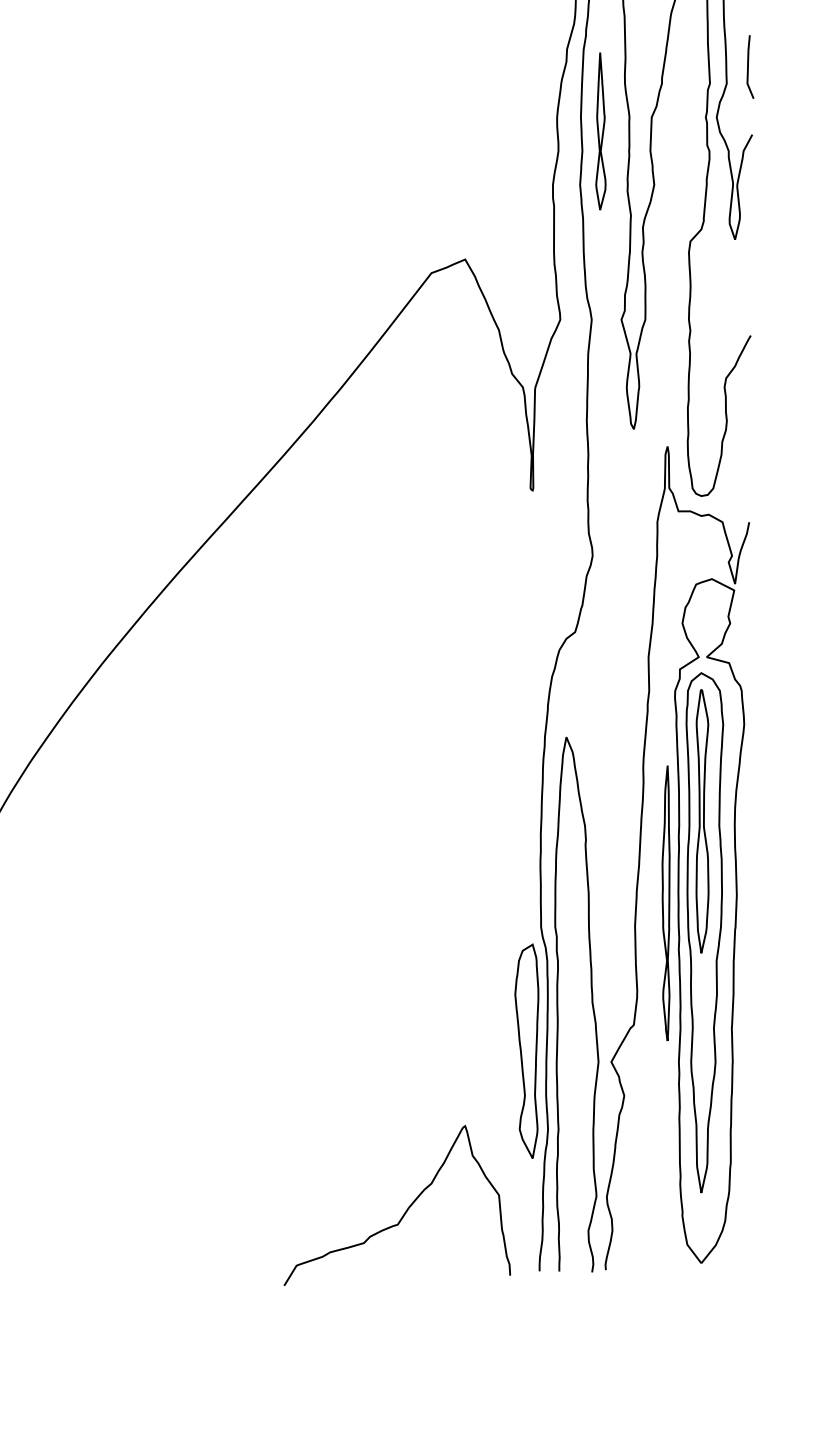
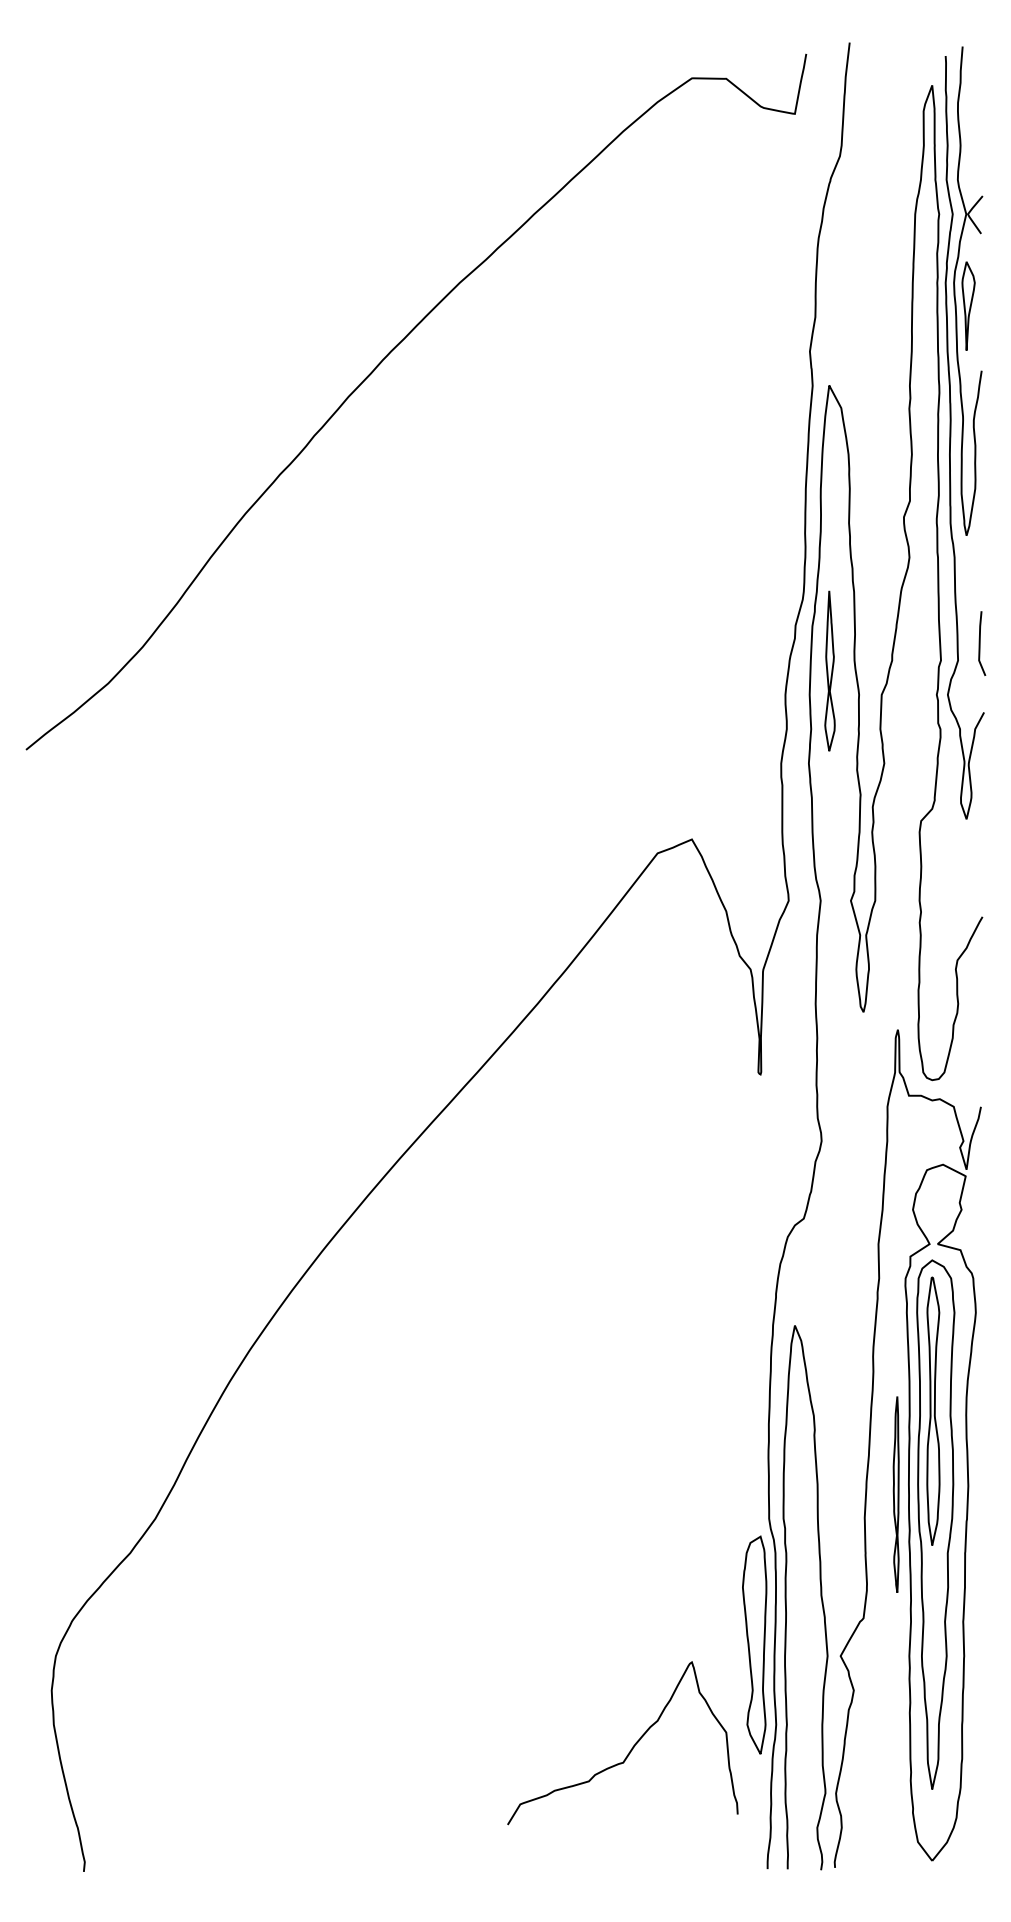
part: (600, 130) -> (829, 670), moved
part: (665, 903) -> (895, 1494), size x0.7
curve: (404, 1211) -> (630, 1749), moved

